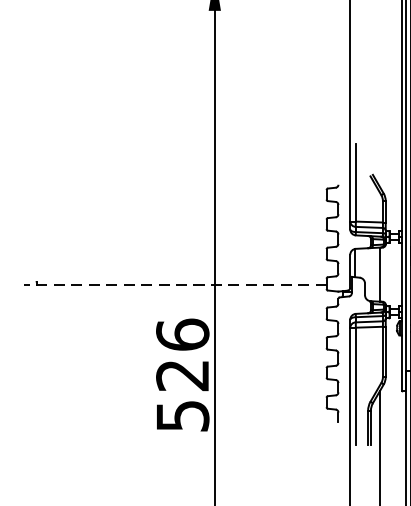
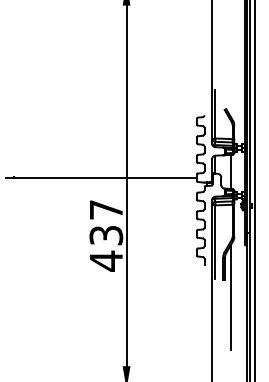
line: (175, 285) -> (101, 178), dashed -> solid
text: (183, 375) -> (106, 235), 526 -> 437

